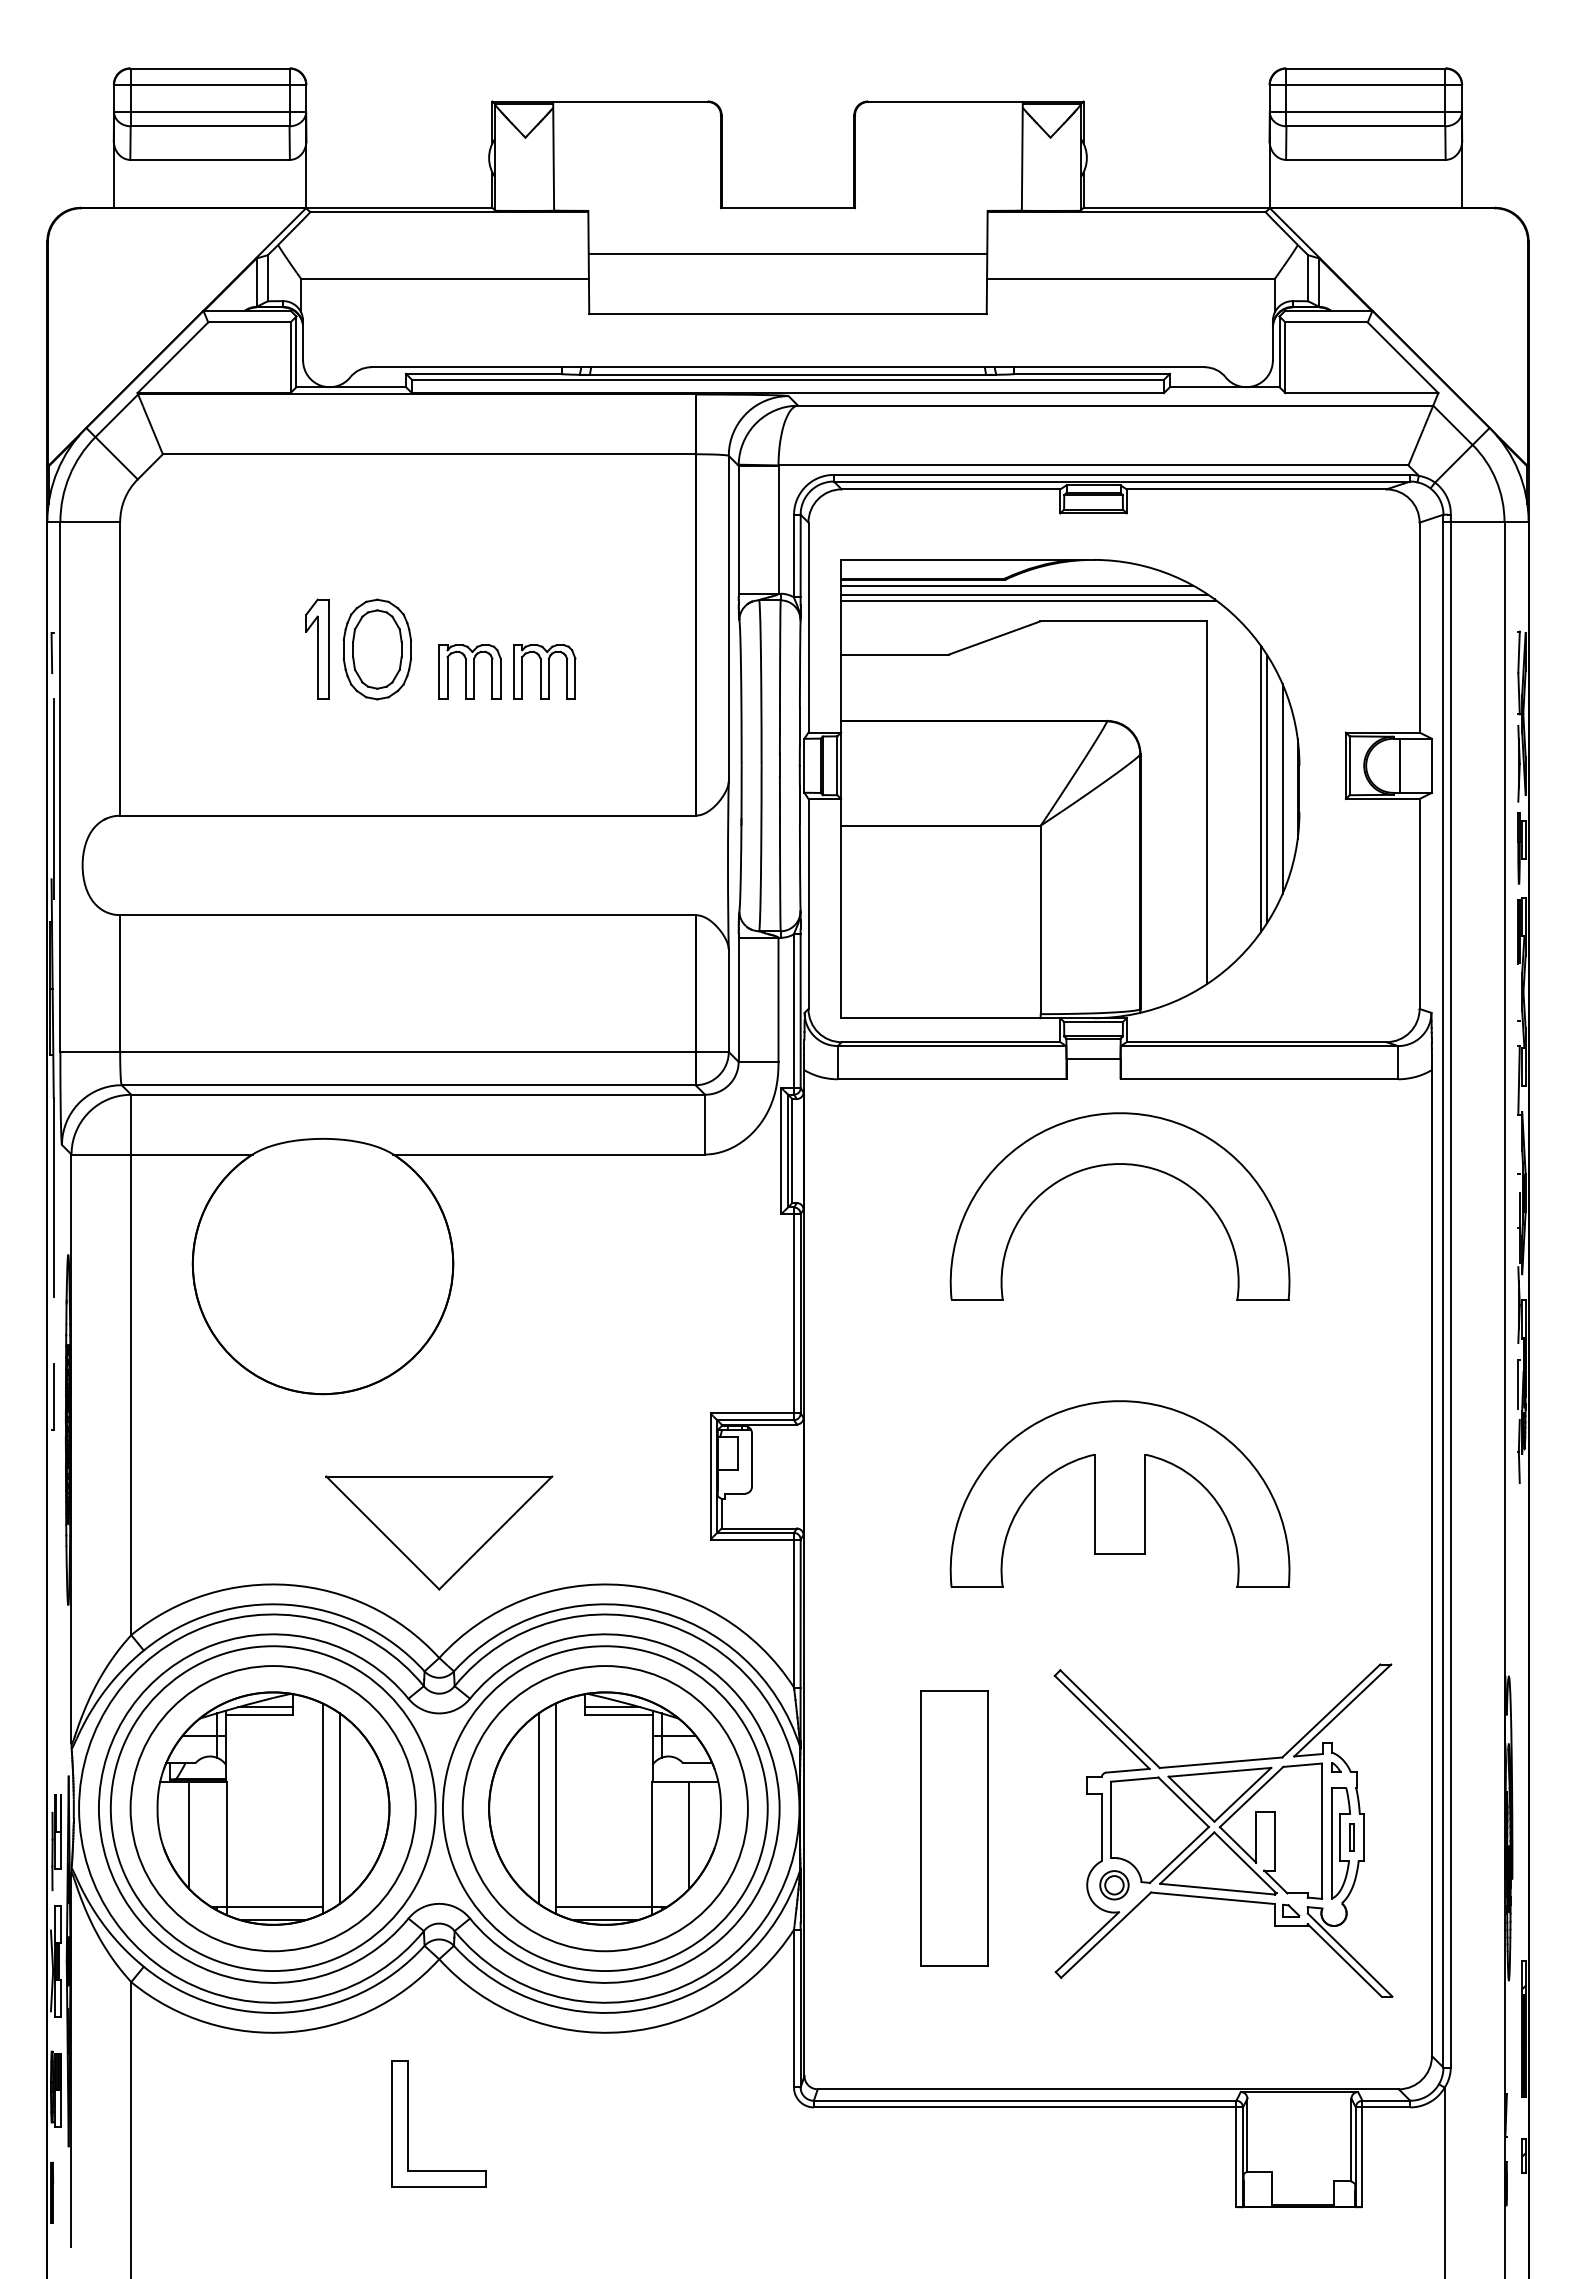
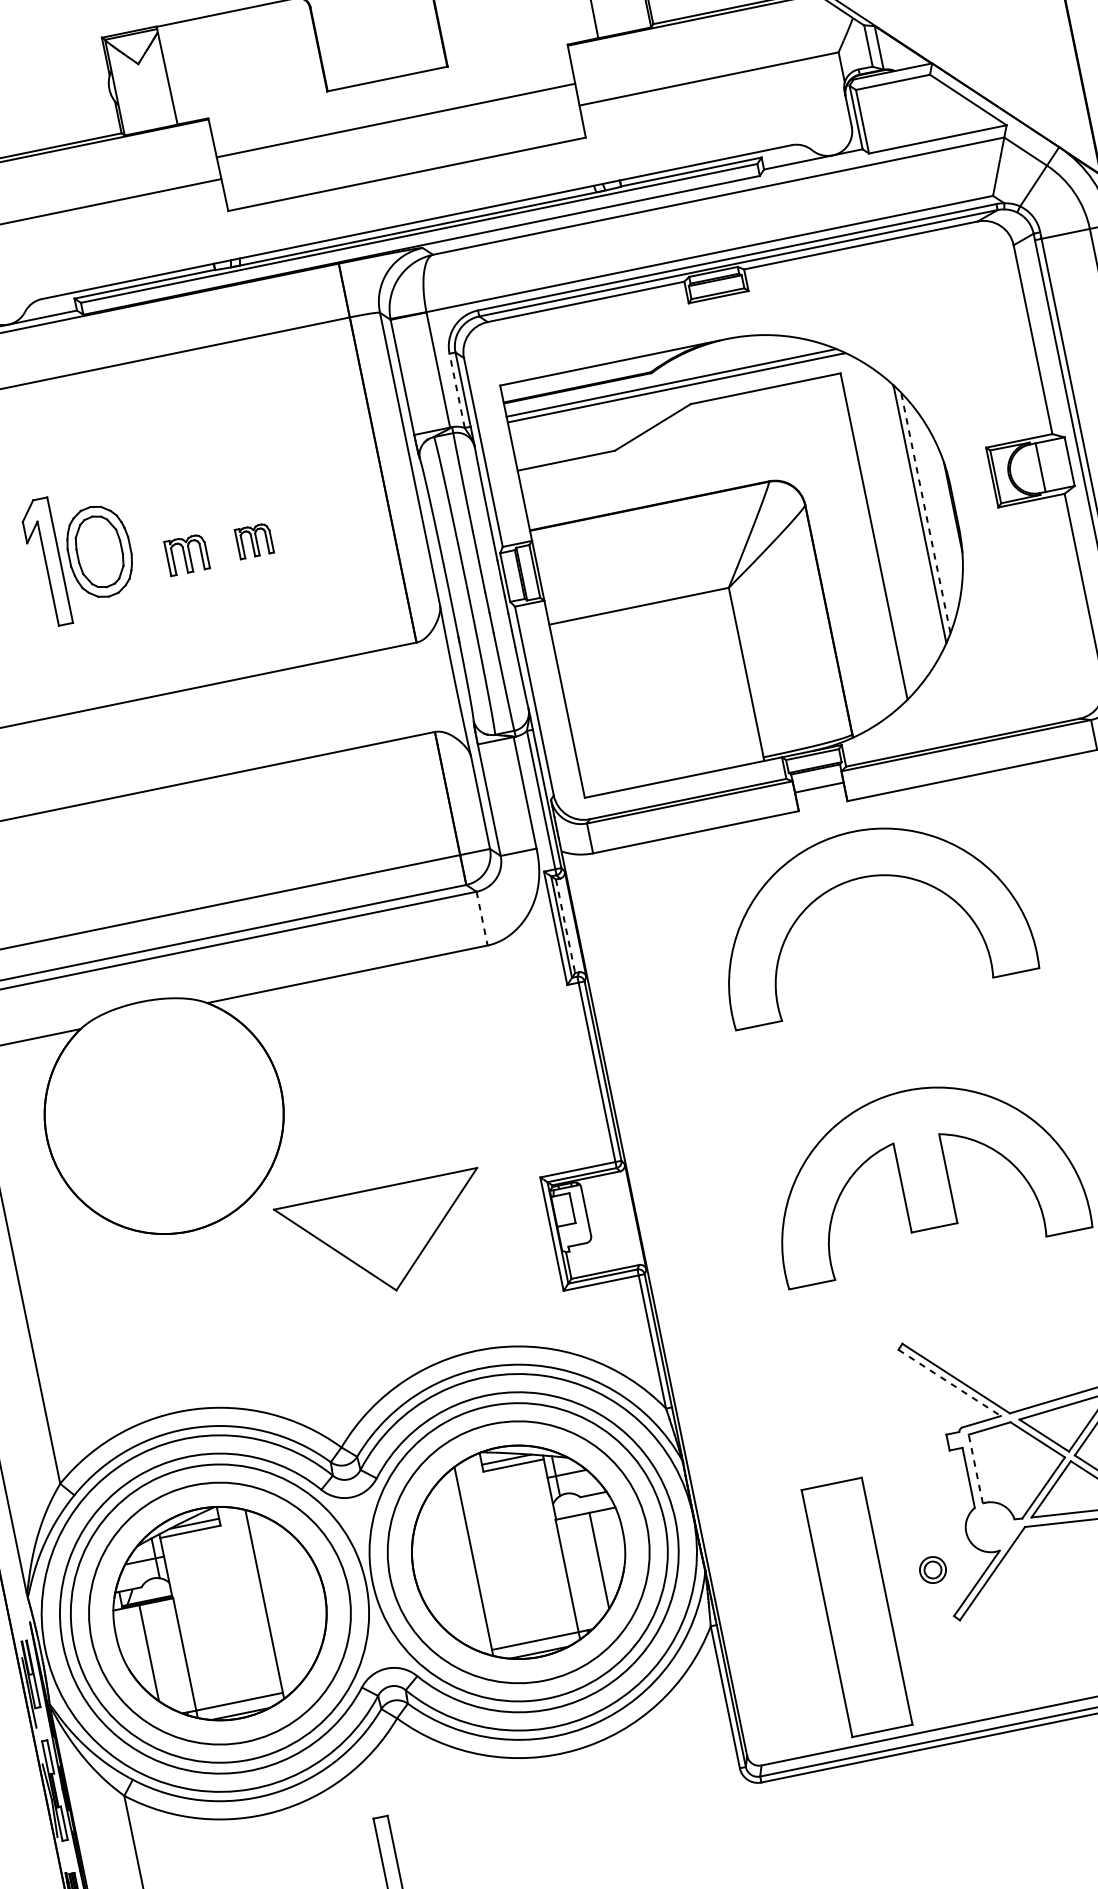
line: (794, 555) -> (457, 390), solid -> dashed
line: (1017, 585) -> (663, 376), removed
part: (317, 648) -> (45, 561), size x1.4
part: (469, 671) -> (186, 554), size x0.7
part: (544, 671) -> (254, 540), size x0.6
line: (1282, 788) -> (939, 509), removed
line: (1267, 789) -> (926, 513), solid -> dashed
line: (705, 1124) -> (482, 918), solid -> dashed
line: (792, 1151) -> (565, 926), solid -> dashed
part: (439, 1532) -> (386, 1239), moved
line: (1102, 1722) -> (949, 1383), solid -> dashed
line: (339, 1808) -> (279, 1601), removed
line: (538, 1808) -> (458, 1564), removed
line: (1111, 1819) -> (975, 1468), solid -> dashed
part: (954, 1828) -> (857, 1607), moved
part: (1114, 1885) -> (933, 1570), moved

